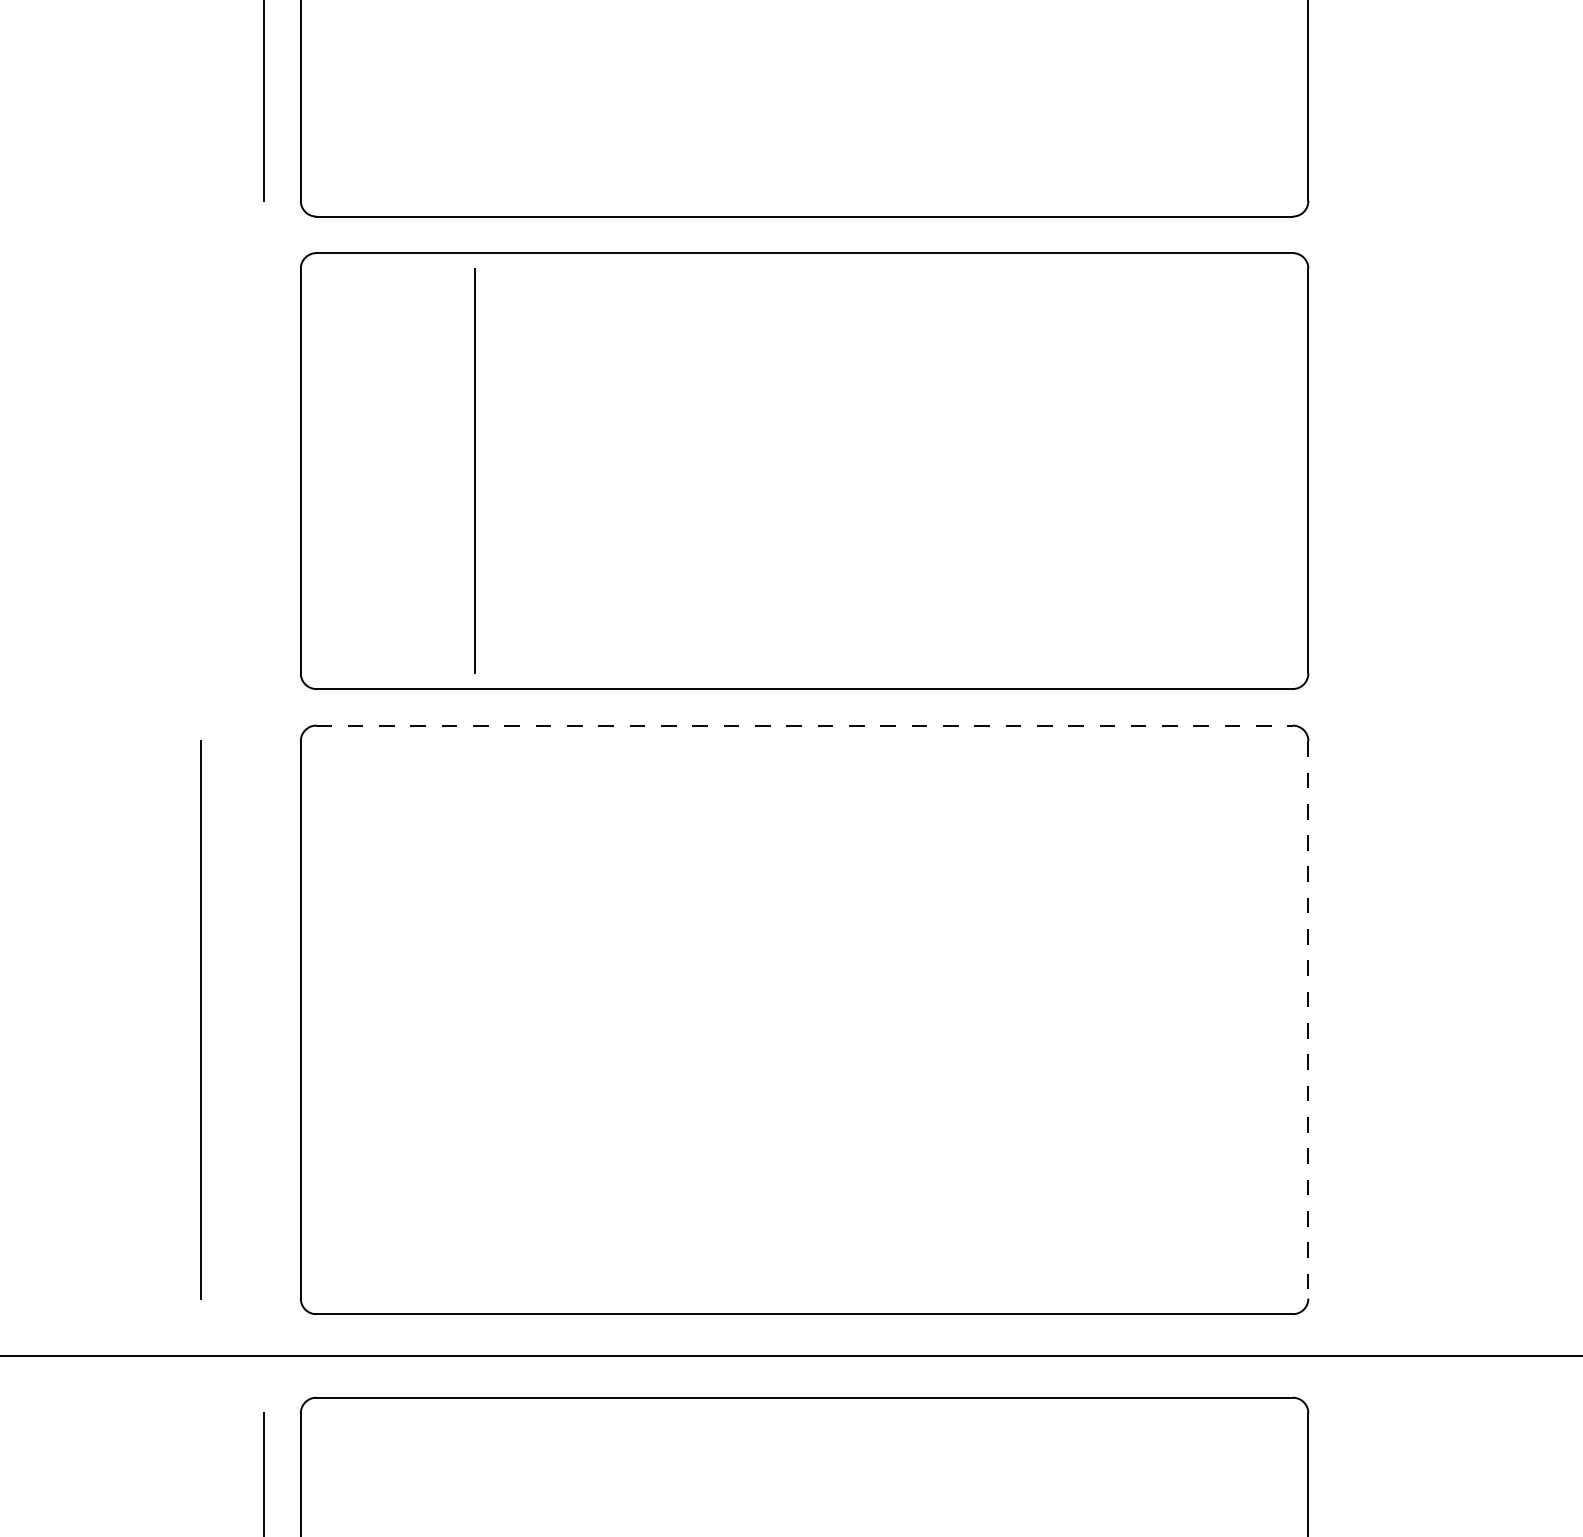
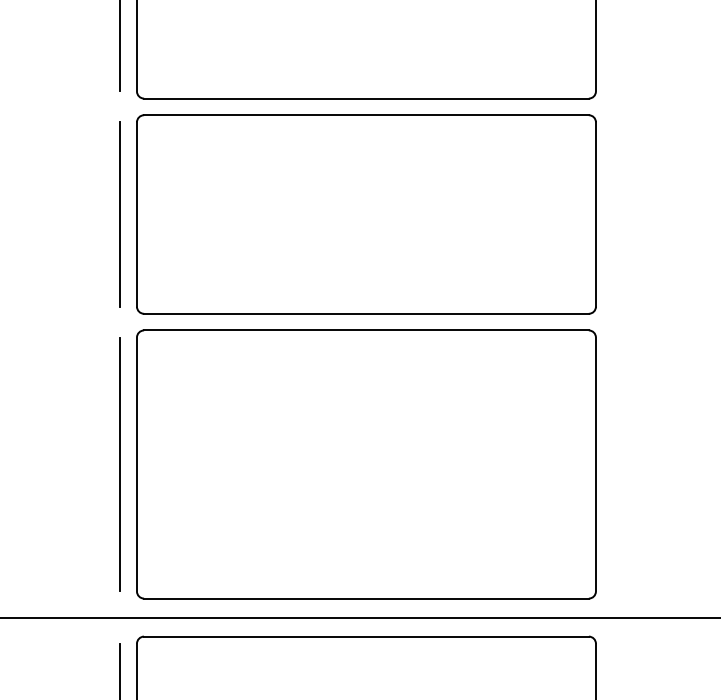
line: (473, 471) -> (119, 214), moved
line: (804, 725) -> (366, 330), dashed -> solid
line: (198, 1019) -> (119, 464), moved
line: (1307, 1019) -> (595, 464), dashed -> solid

